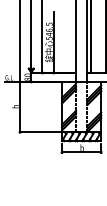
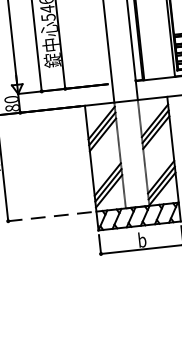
line: (39, 132) -> (49, 217), solid -> dashed

